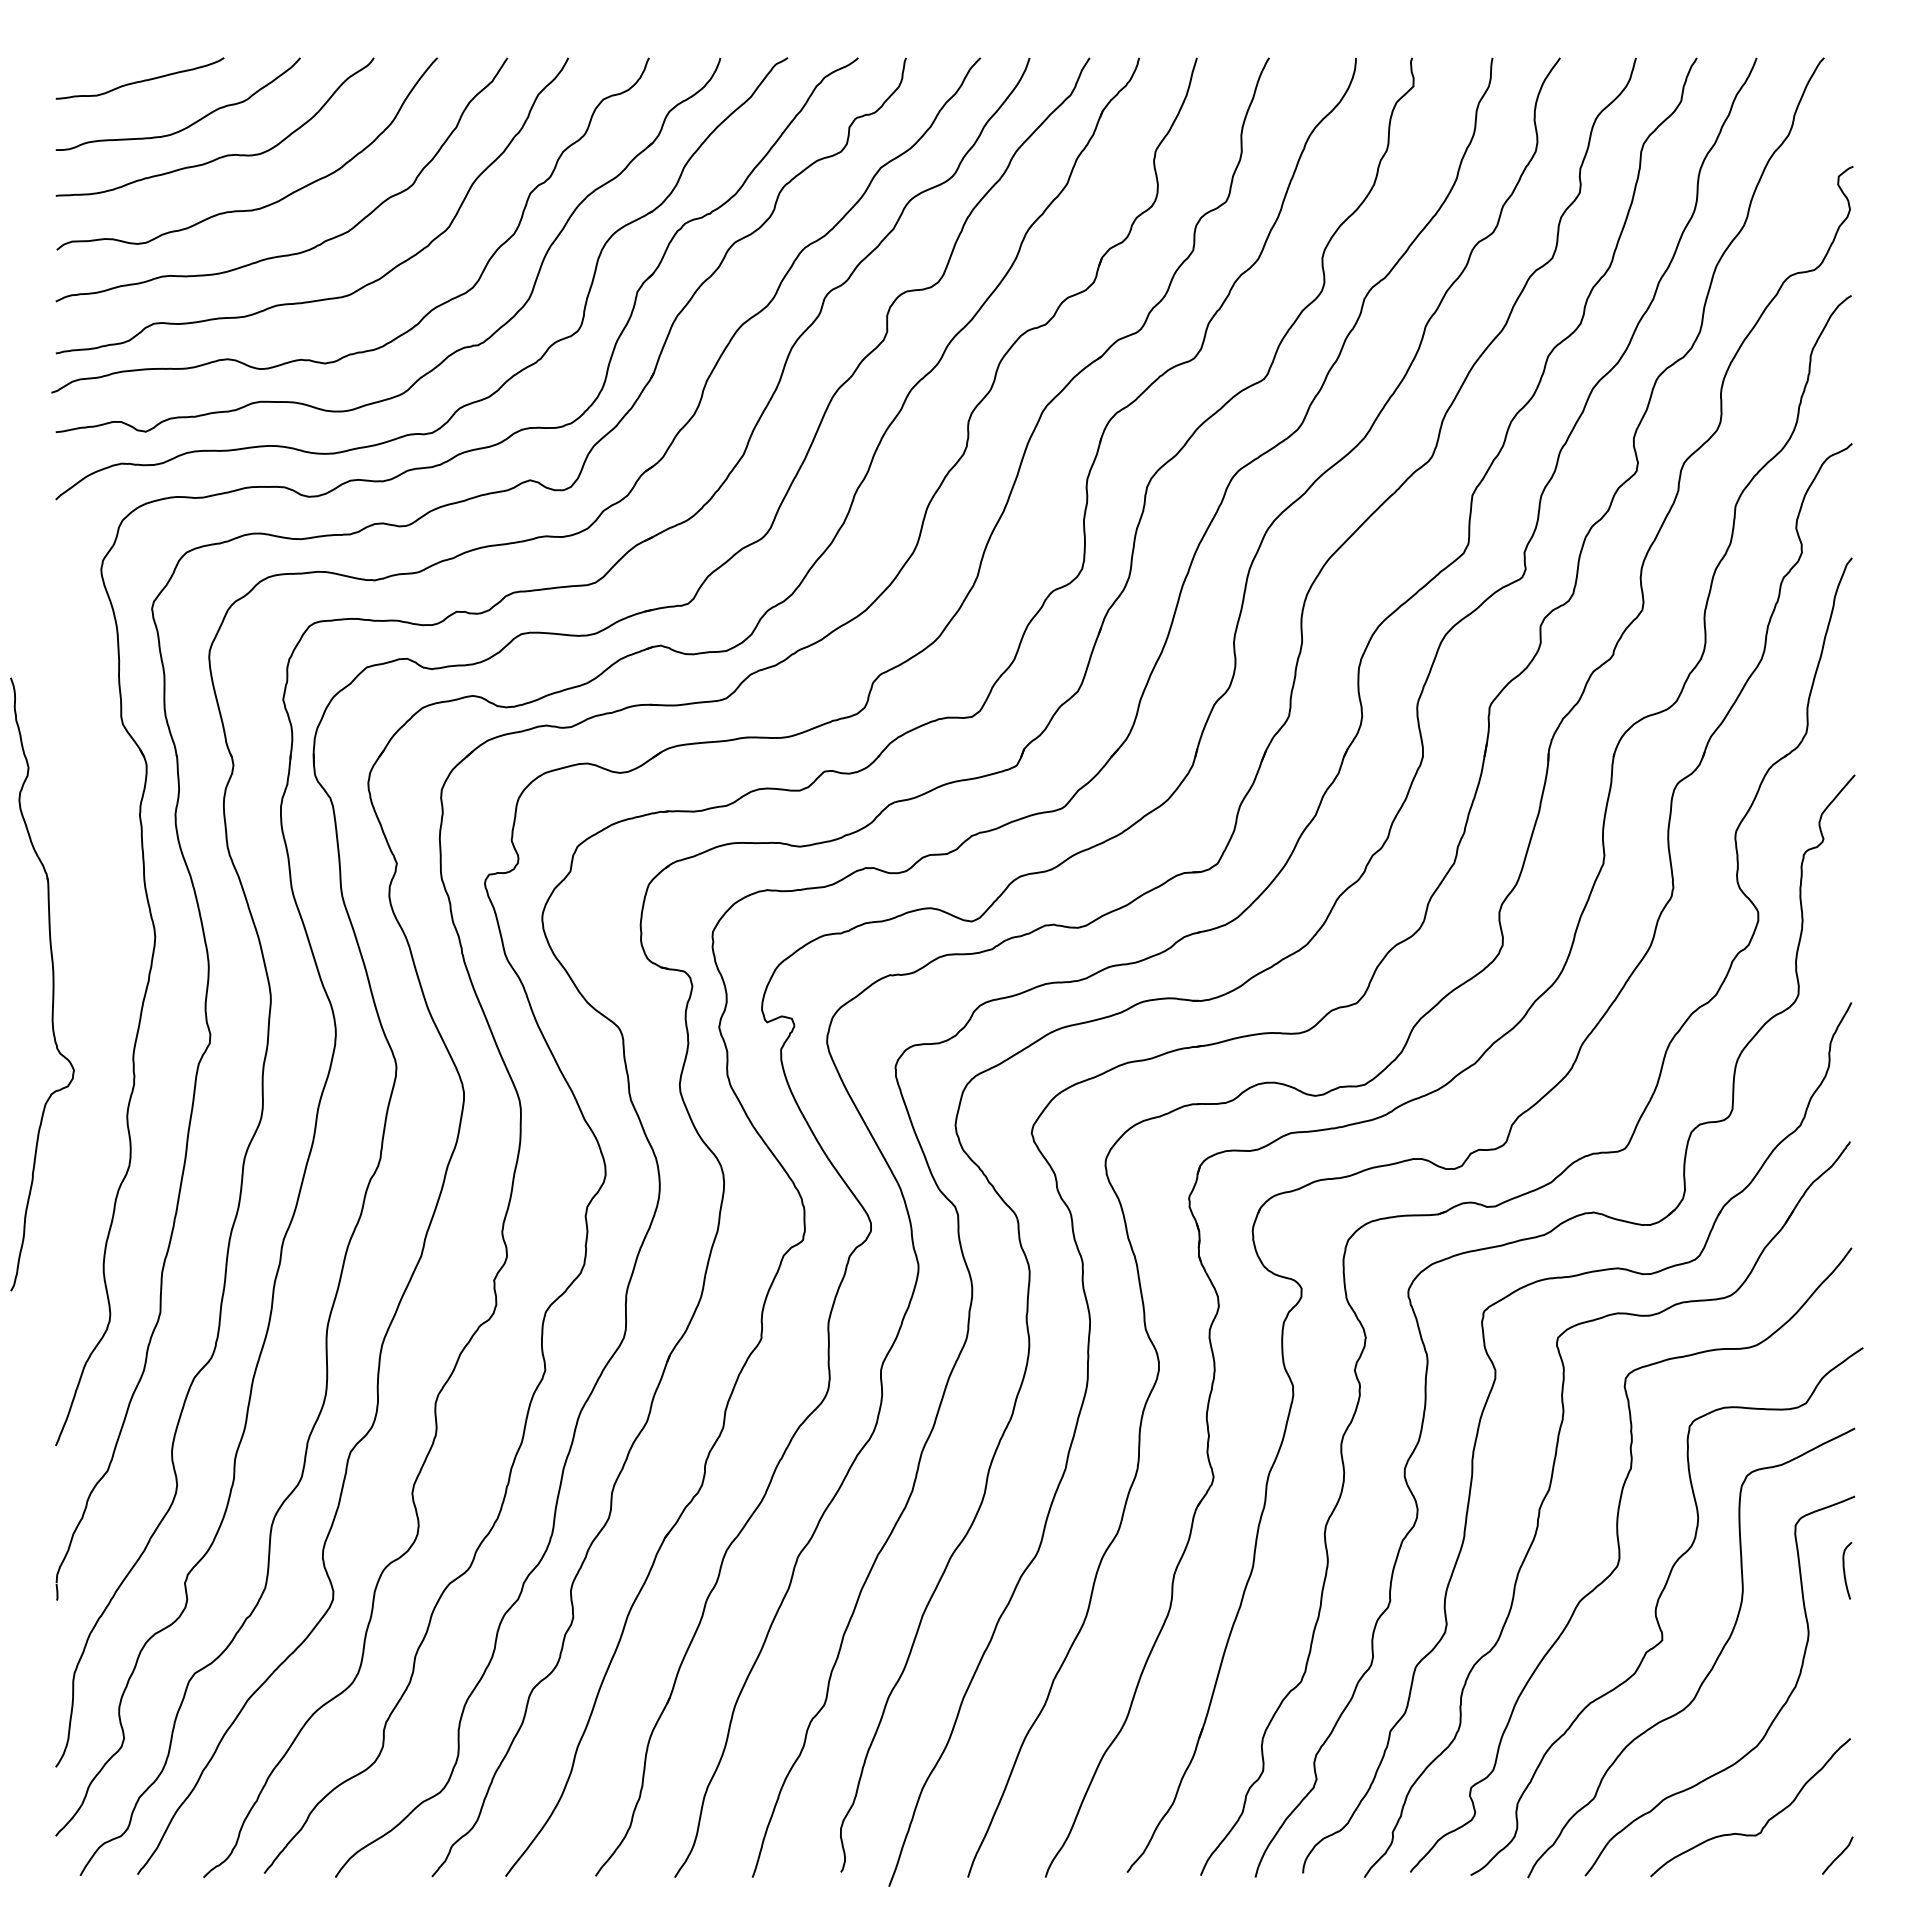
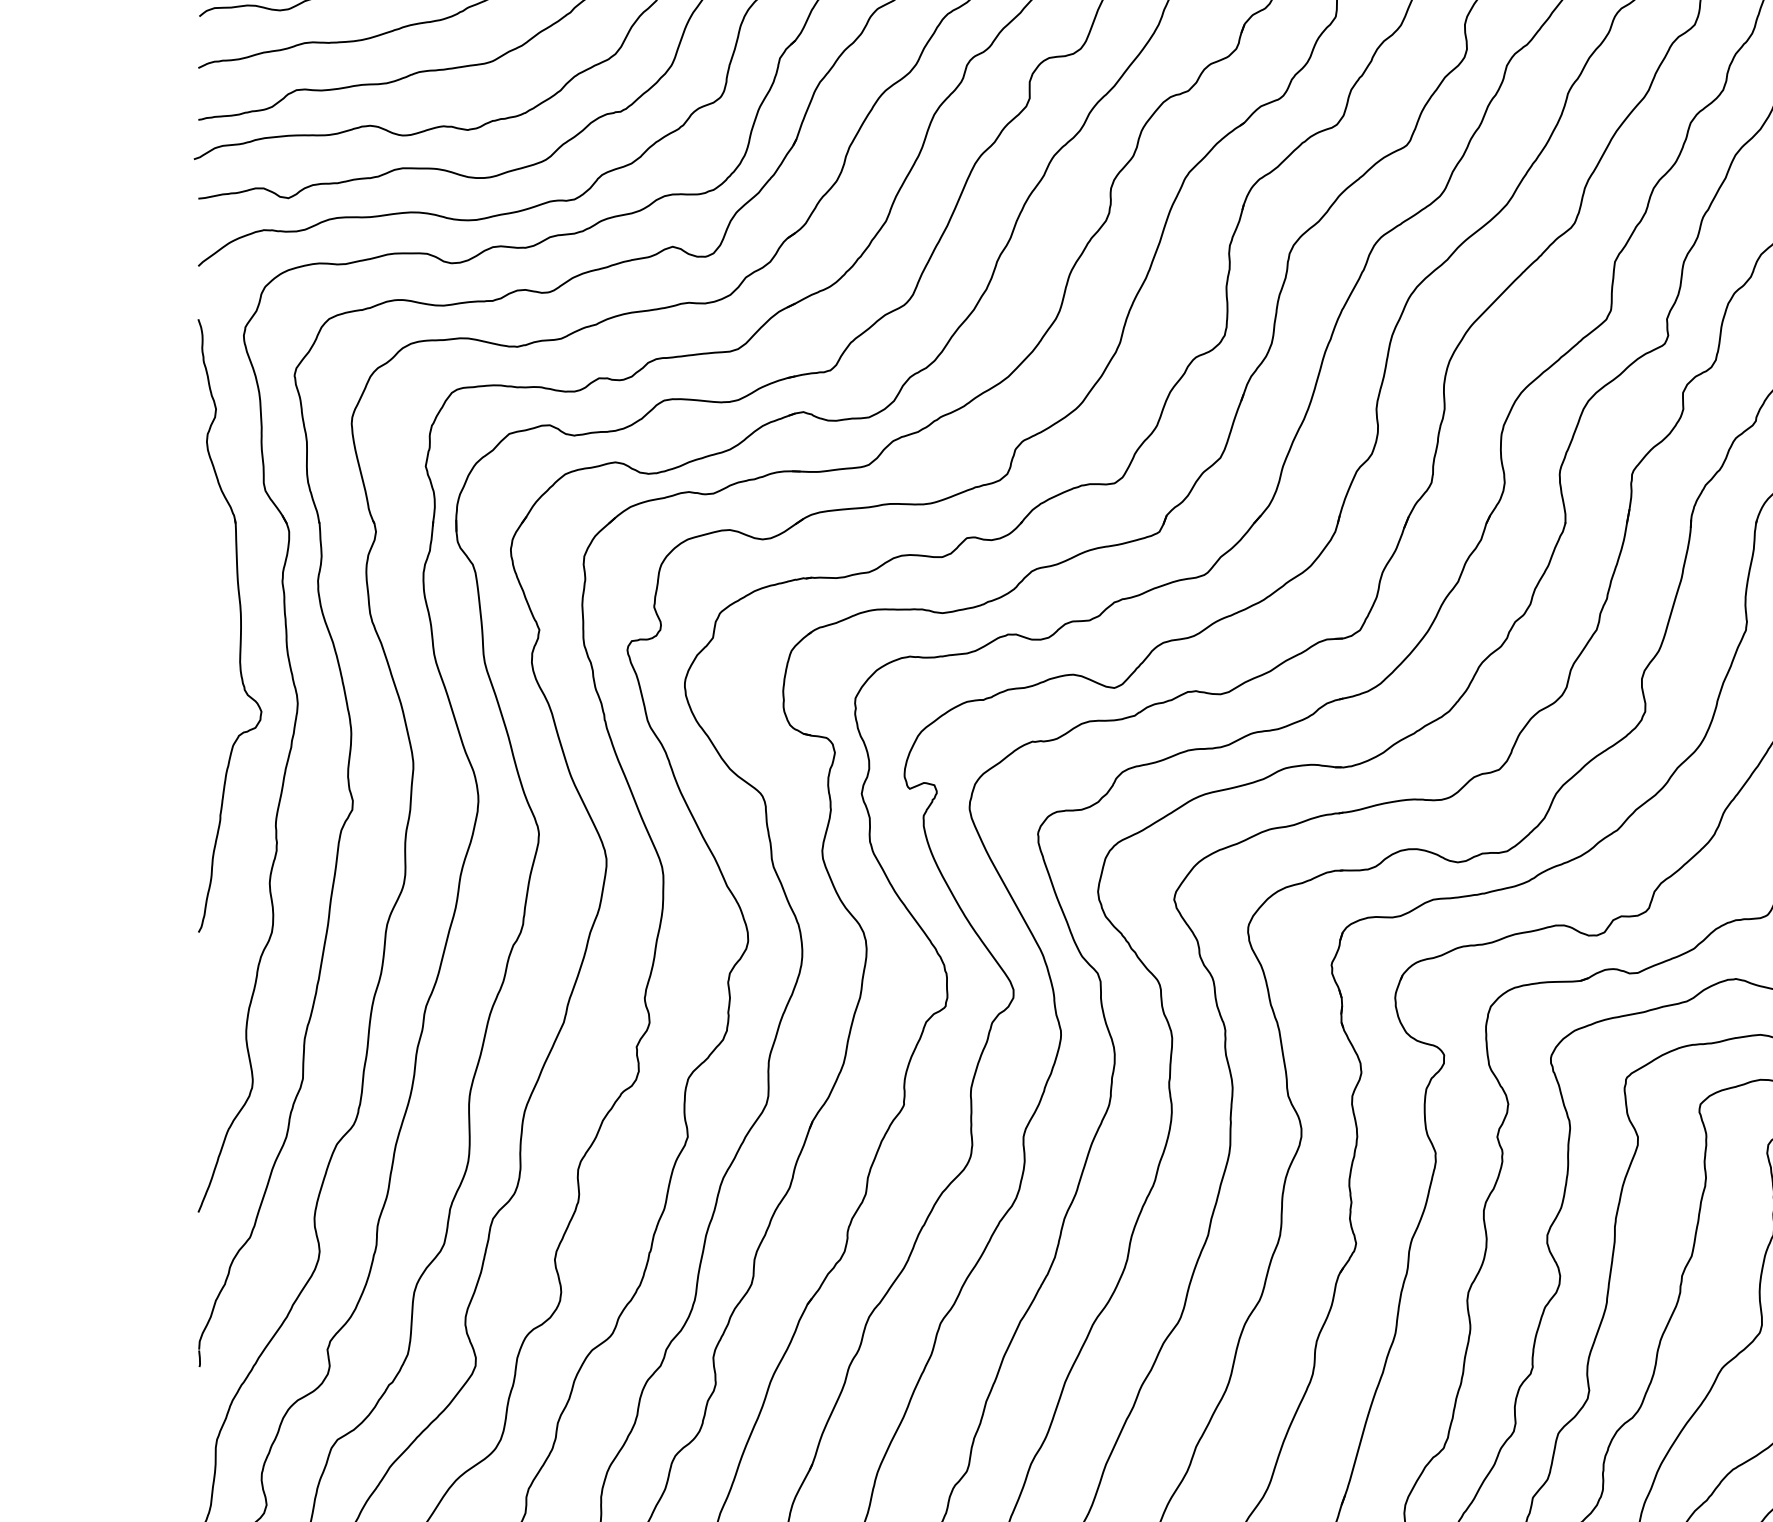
part: (52, 984) -> (240, 625), moved

